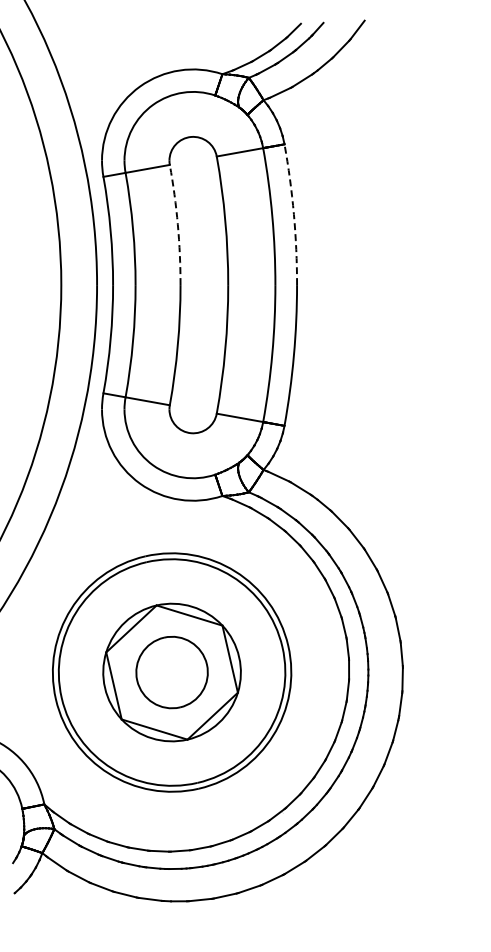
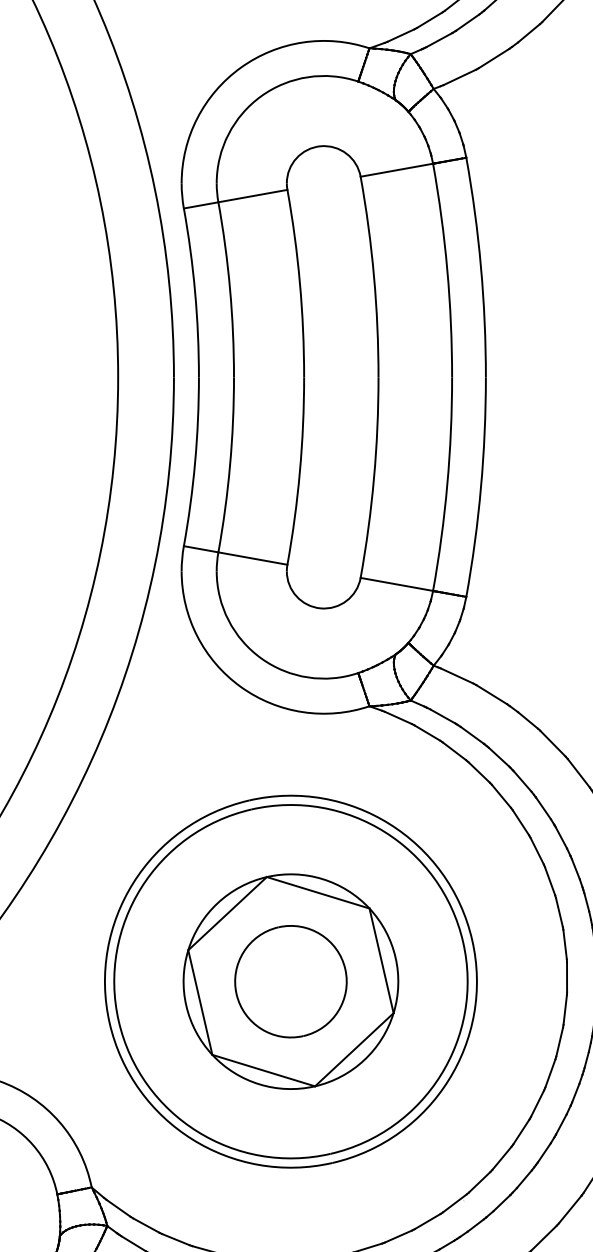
arc: (293, 214) -> (480, 267), dashed -> solid
arc: (177, 224) -> (299, 282), dashed -> solid

